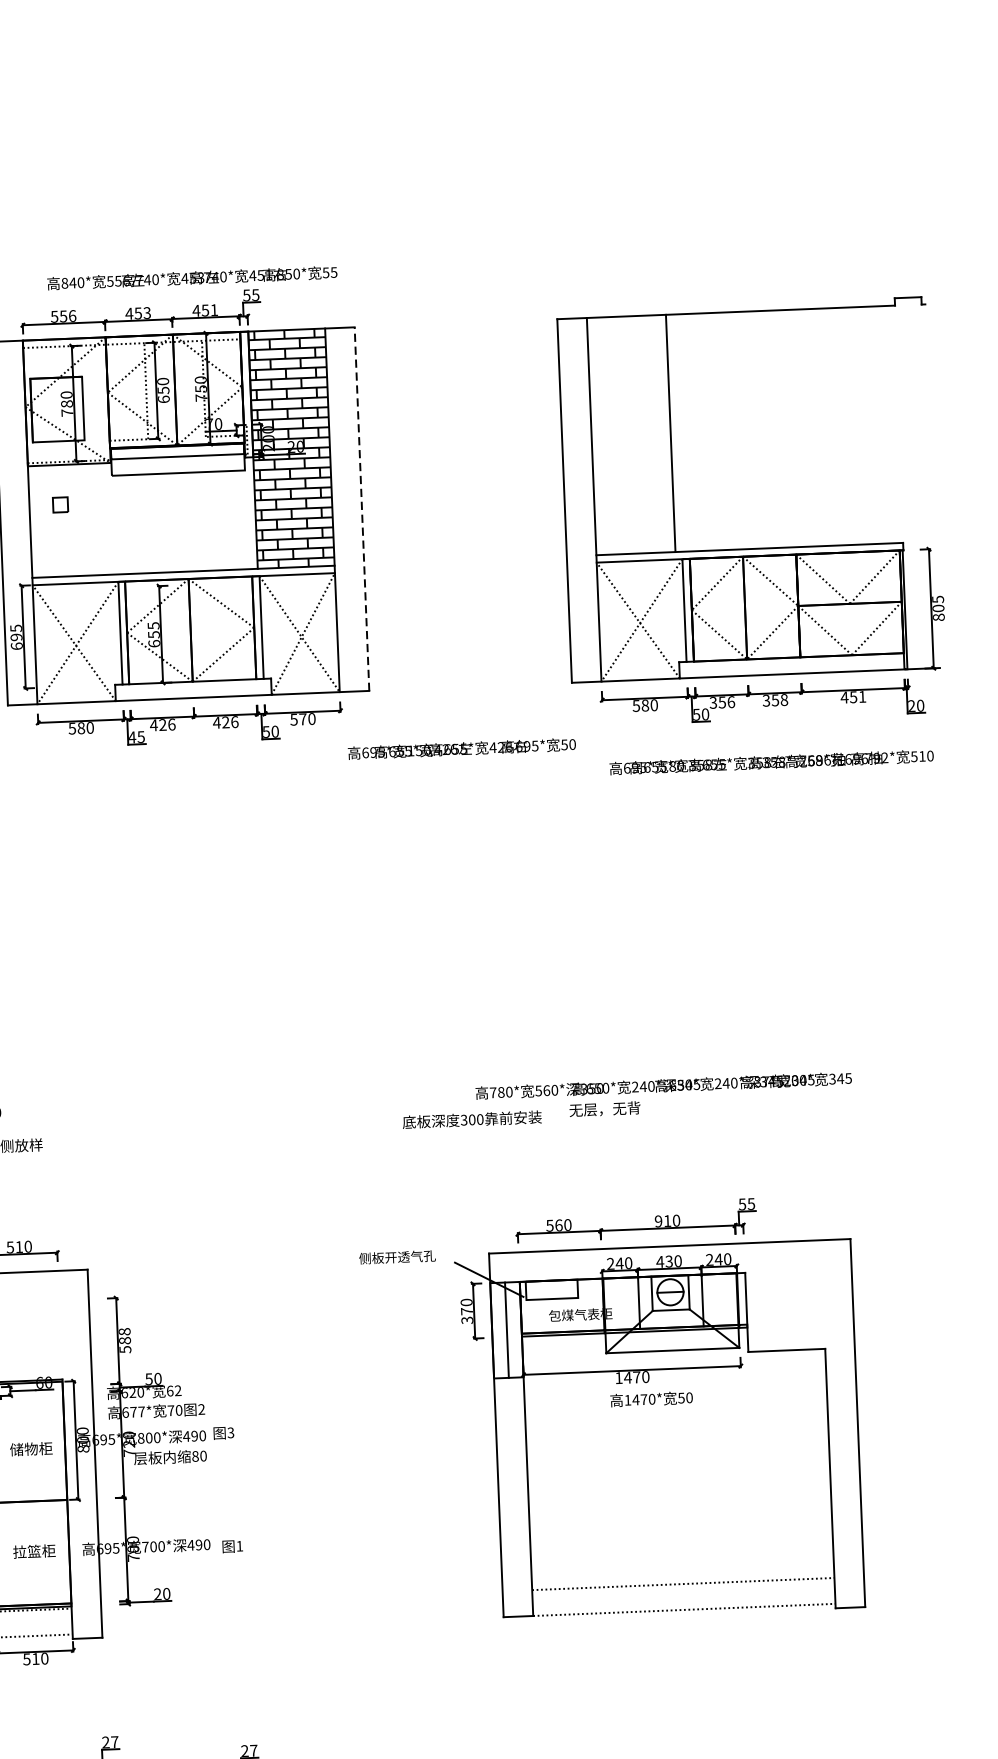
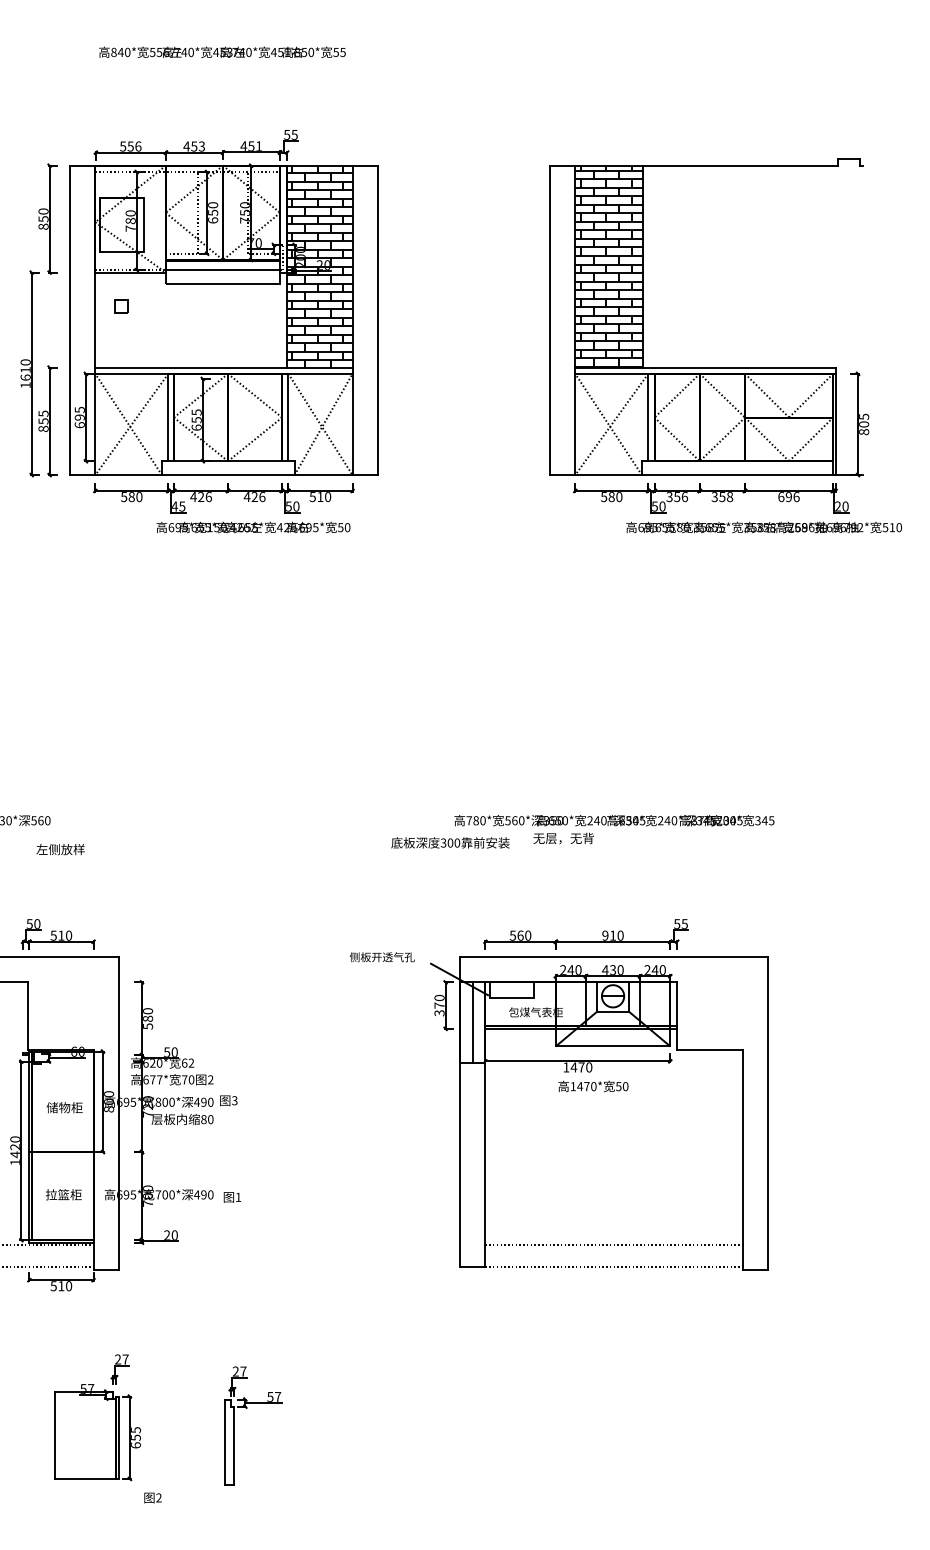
text: (192, 277) -> (222, 51), moved
hatch: (630, 434) -> (608, 266), added
line: (361, 509) -> (377, 320), dashed -> solid
text: (853, 697) -> (788, 497), 451 -> 696
text: (303, 718) -> (320, 496), 570 -> 510
text: (462, 748) -> (253, 527), moved
text: (770, 762) -> (763, 527), moved
text: (124, 1332) -> (147, 1011), 588 -> 580

